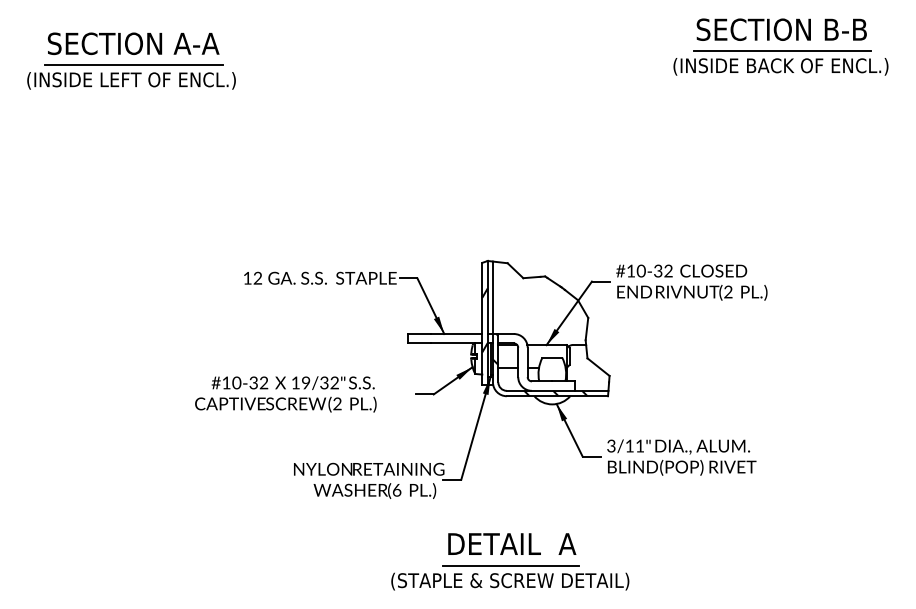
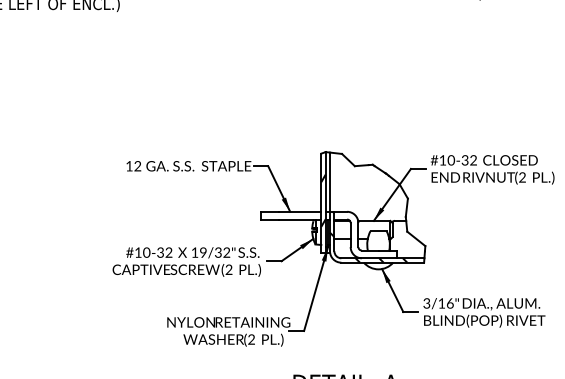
text: (285, 394) -> (186, 262), moved
text: (640, 445) -> (450, 302), 3/11" -> 3/16"
text: (396, 489) -> (251, 338), (6 -> (2

